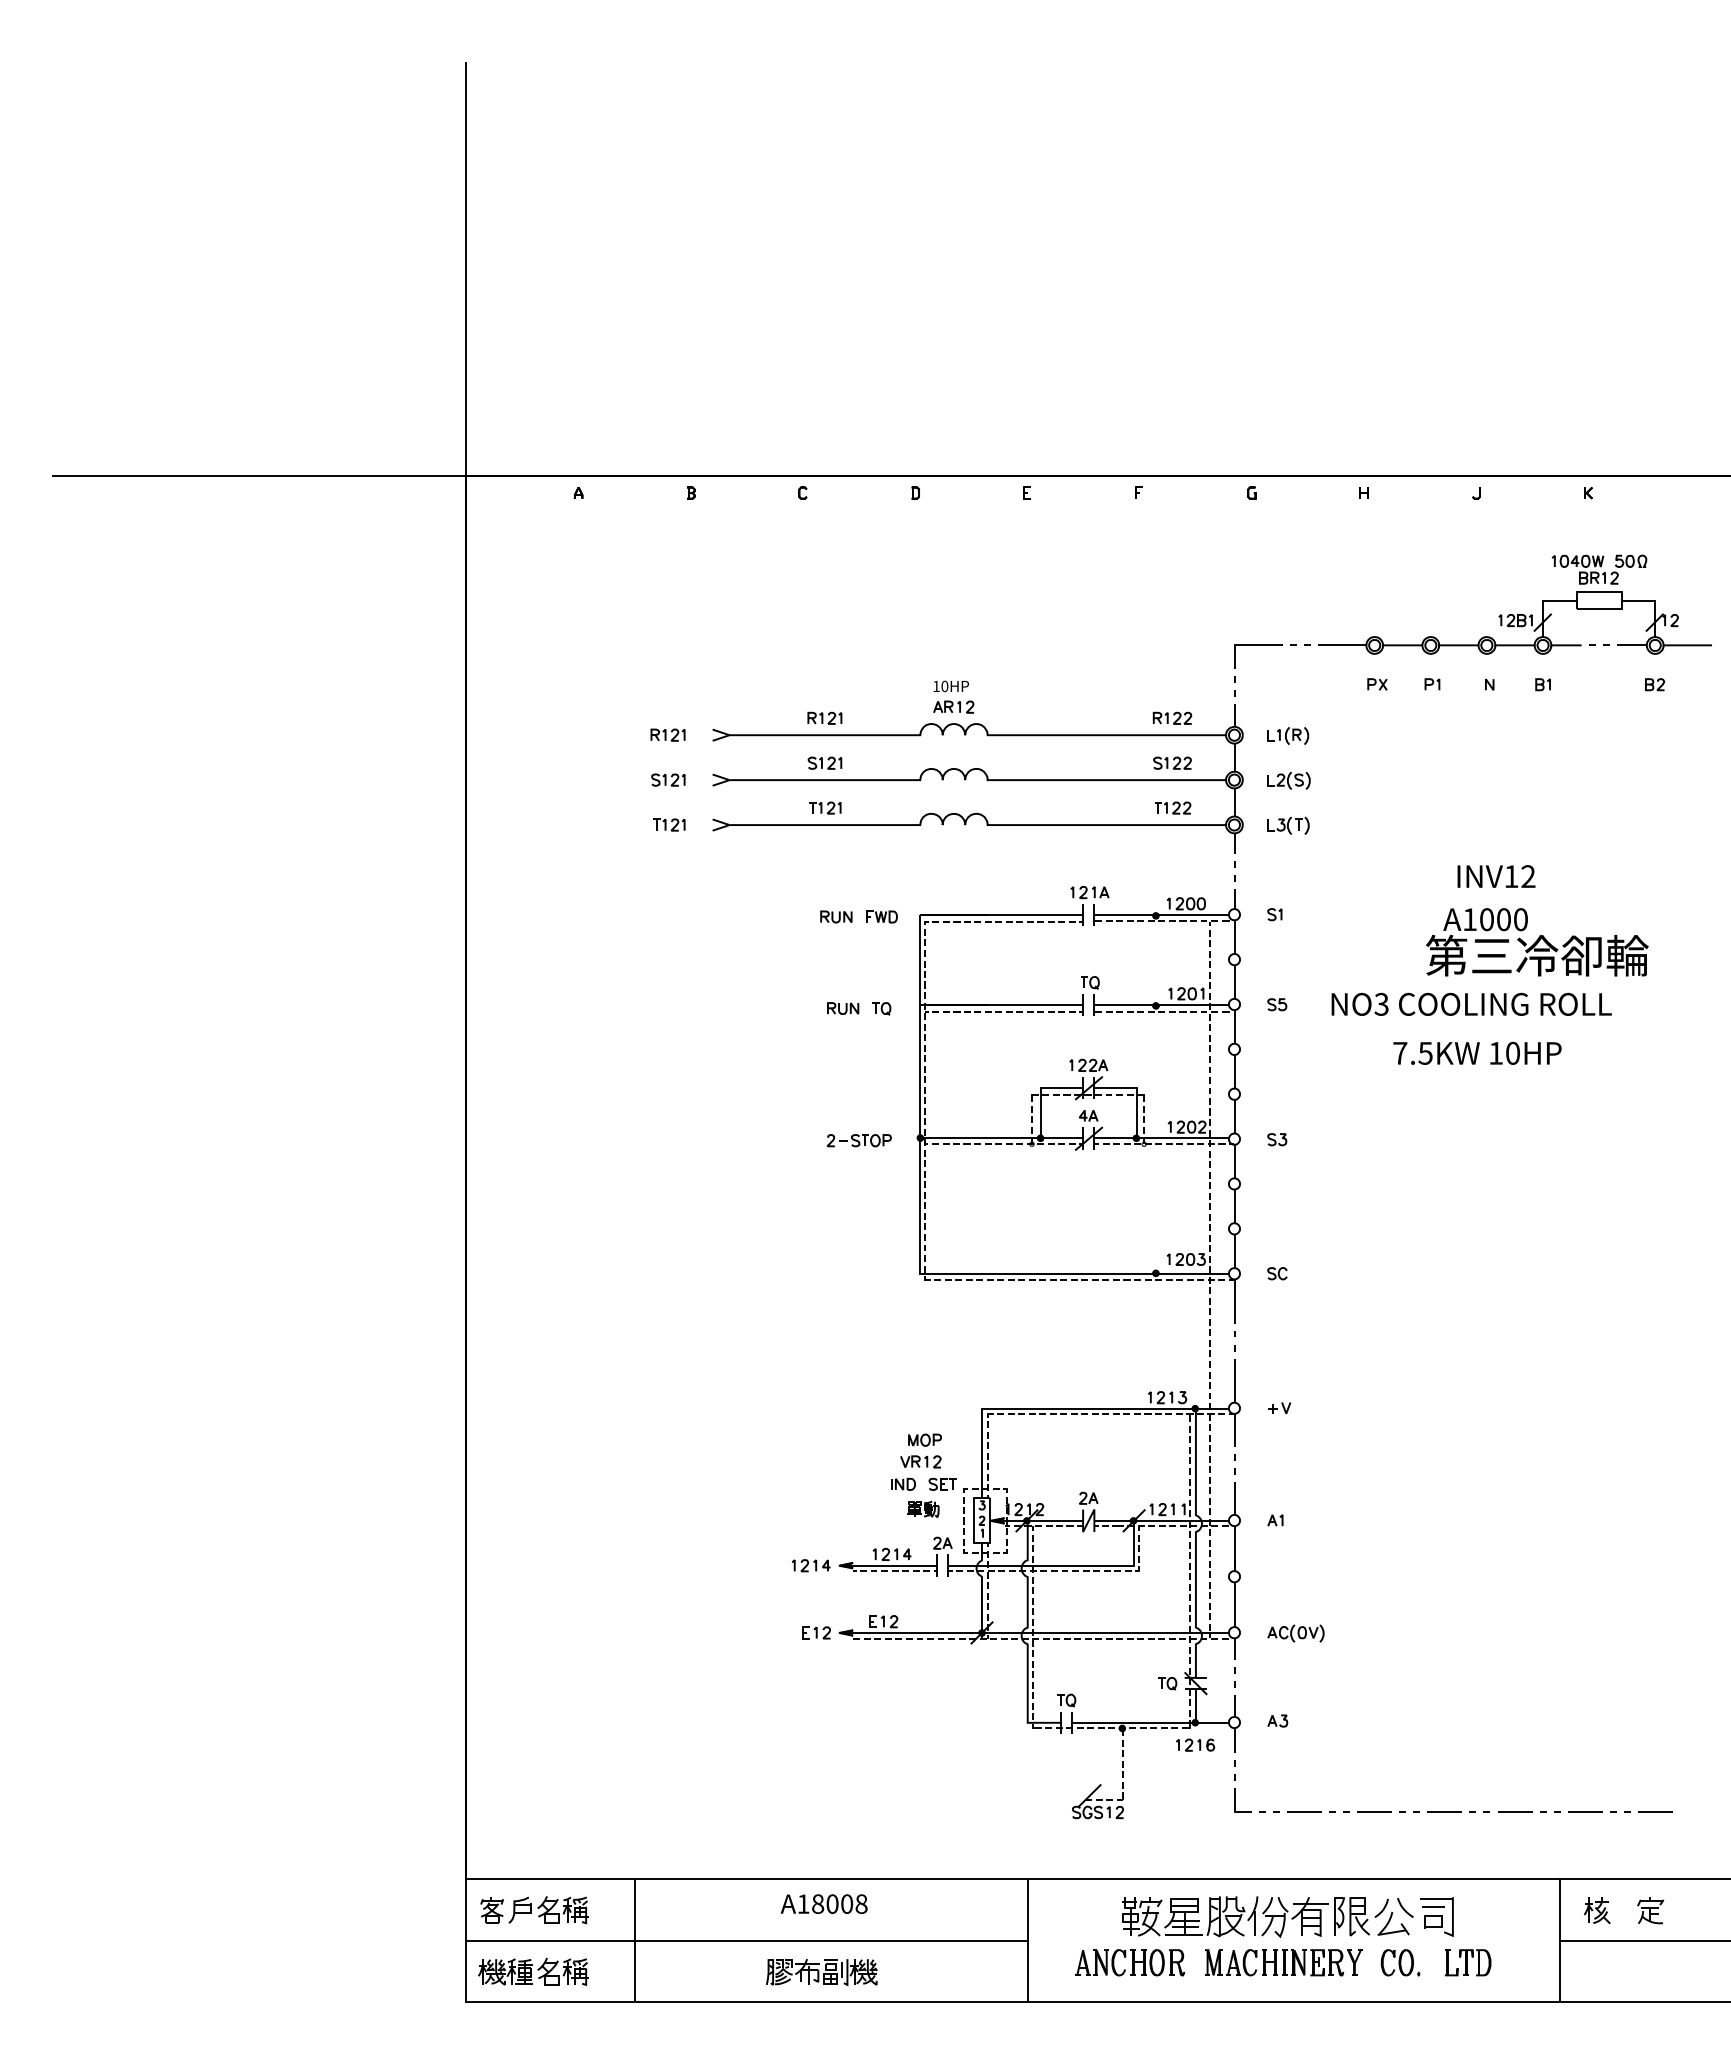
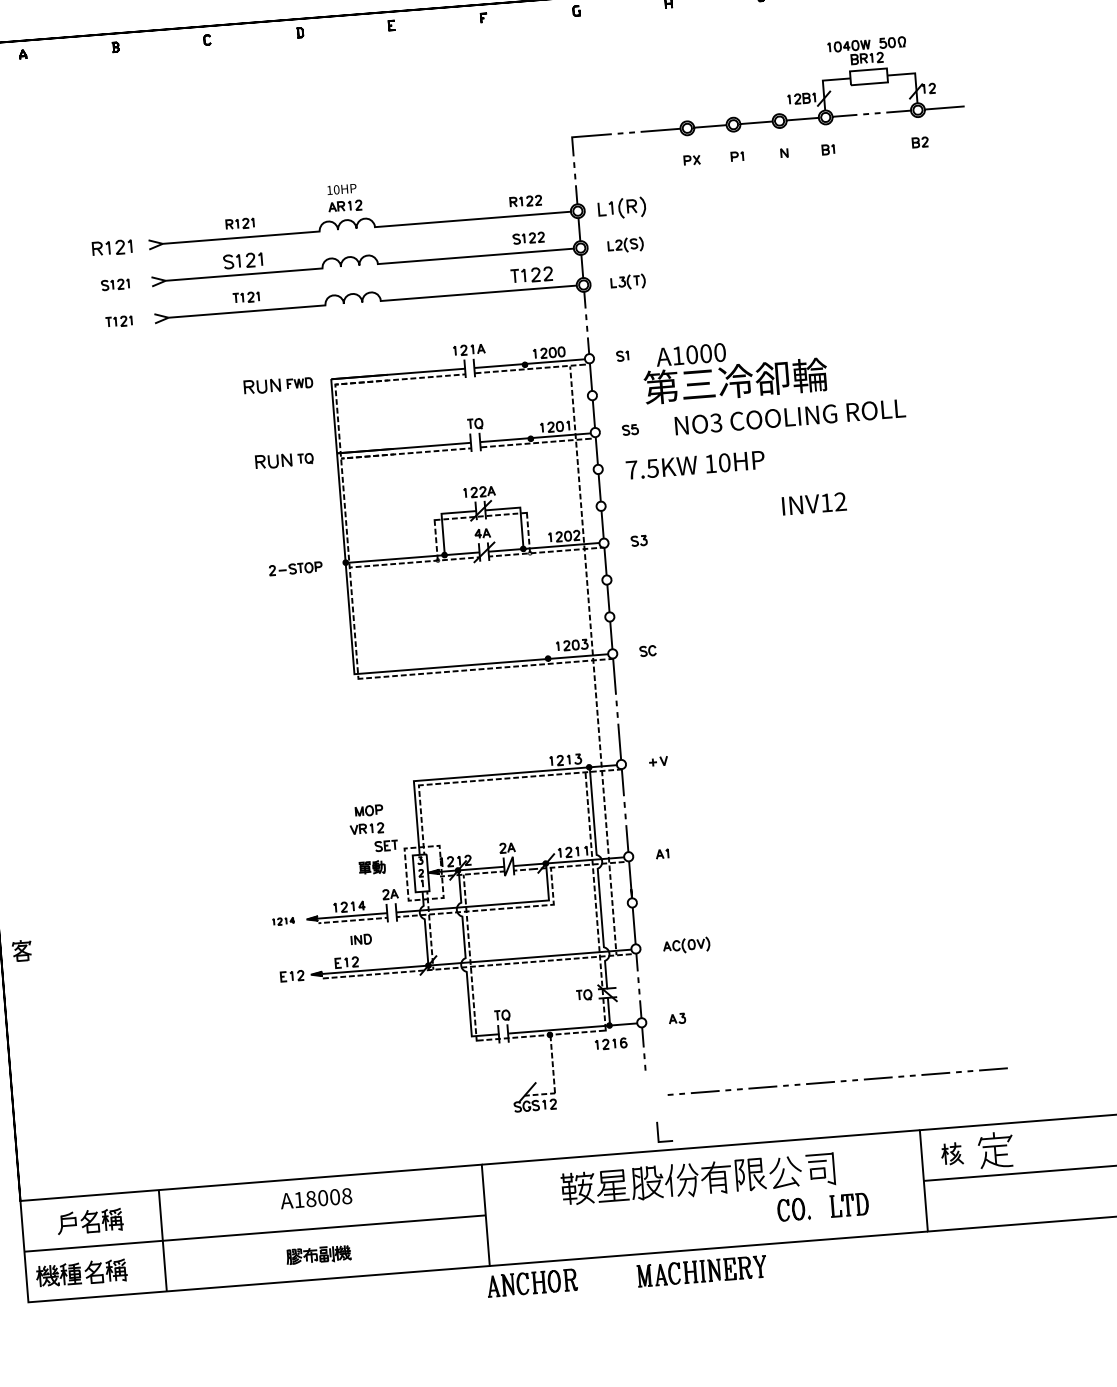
part: (667, 734) -> (111, 247), size x1.4
part: (1288, 735) -> (622, 207), size x1.4
part: (824, 762) -> (242, 260), size x1.4
part: (1173, 807) -> (532, 274), size x1.4
text: (1496, 876) -> (814, 503), moved
part: (836, 916) -> (262, 385), size x1.4
text: (1536, 942) -> (734, 370), moved
part: (843, 1008) -> (274, 461), size x1.4
text: (1477, 1052) -> (695, 464), moved
part: (903, 1483) -> (361, 938), moved
part: (810, 1565) -> (283, 921), size x0.7
line: (1235, 1800) -> (658, 1132), moved
part: (491, 1910) -> (21, 950), moved
part: (1650, 1910) -> (995, 1150), size x1.6
part: (1129, 1962) -> (531, 1282), moved
part: (1283, 1962) -> (701, 1271), moved
part: (821, 1972) -> (318, 1255), size x0.7

